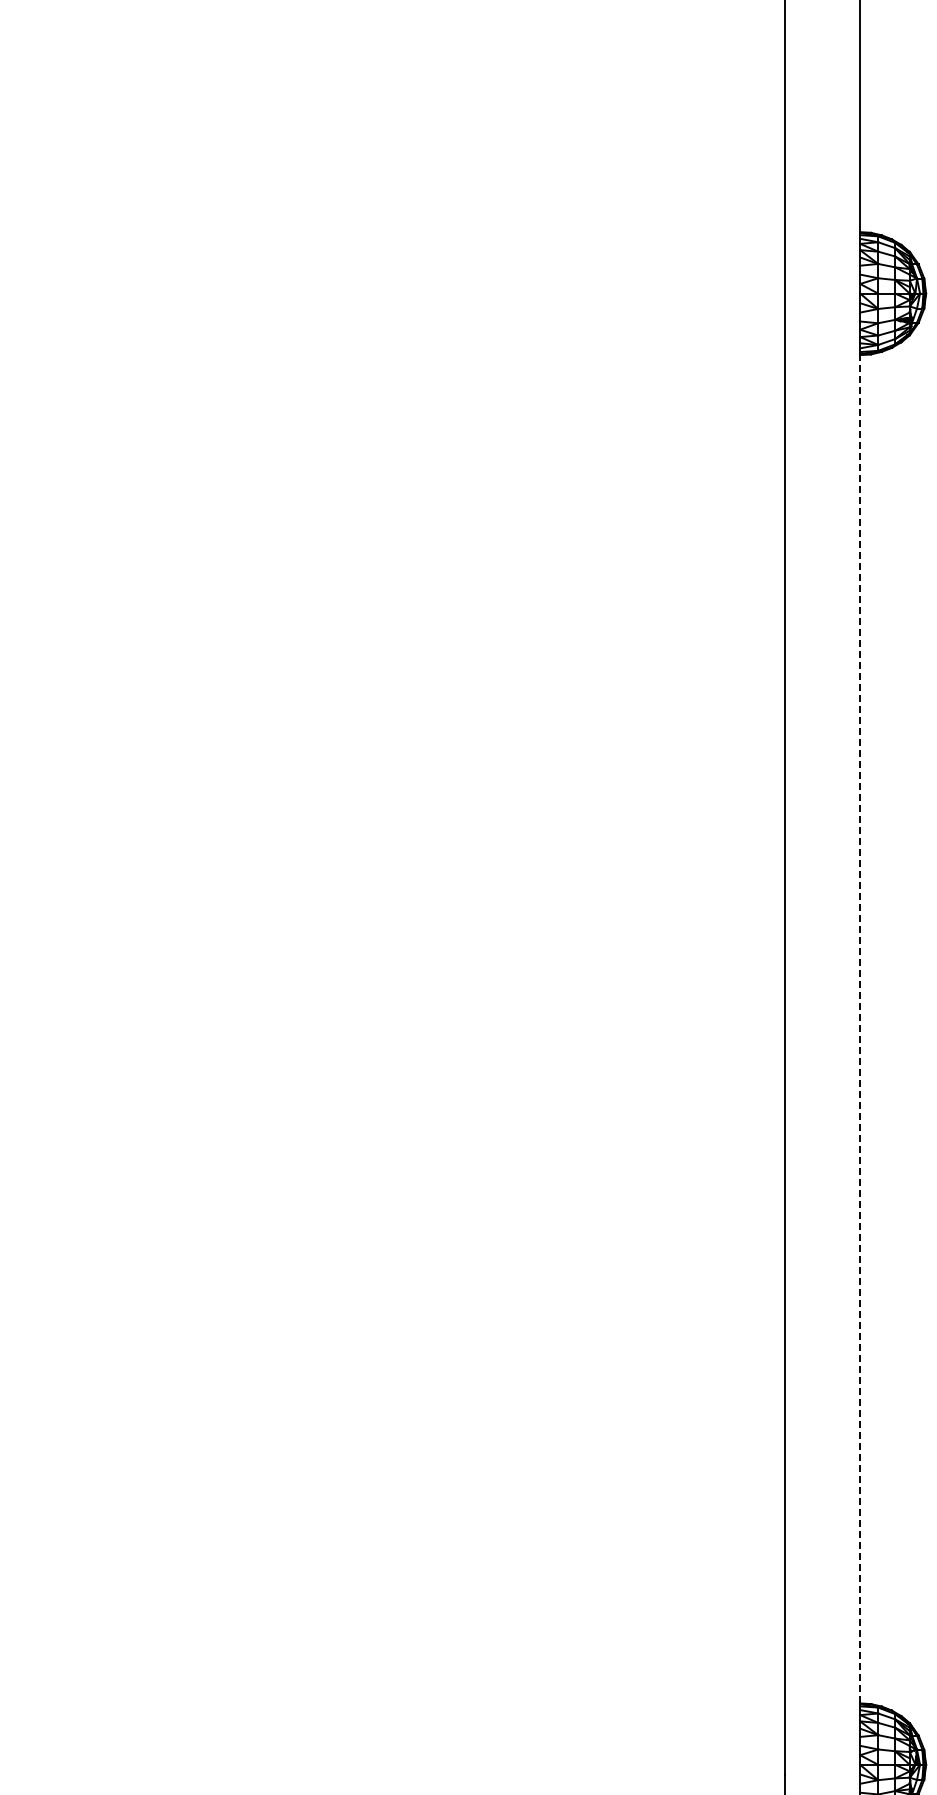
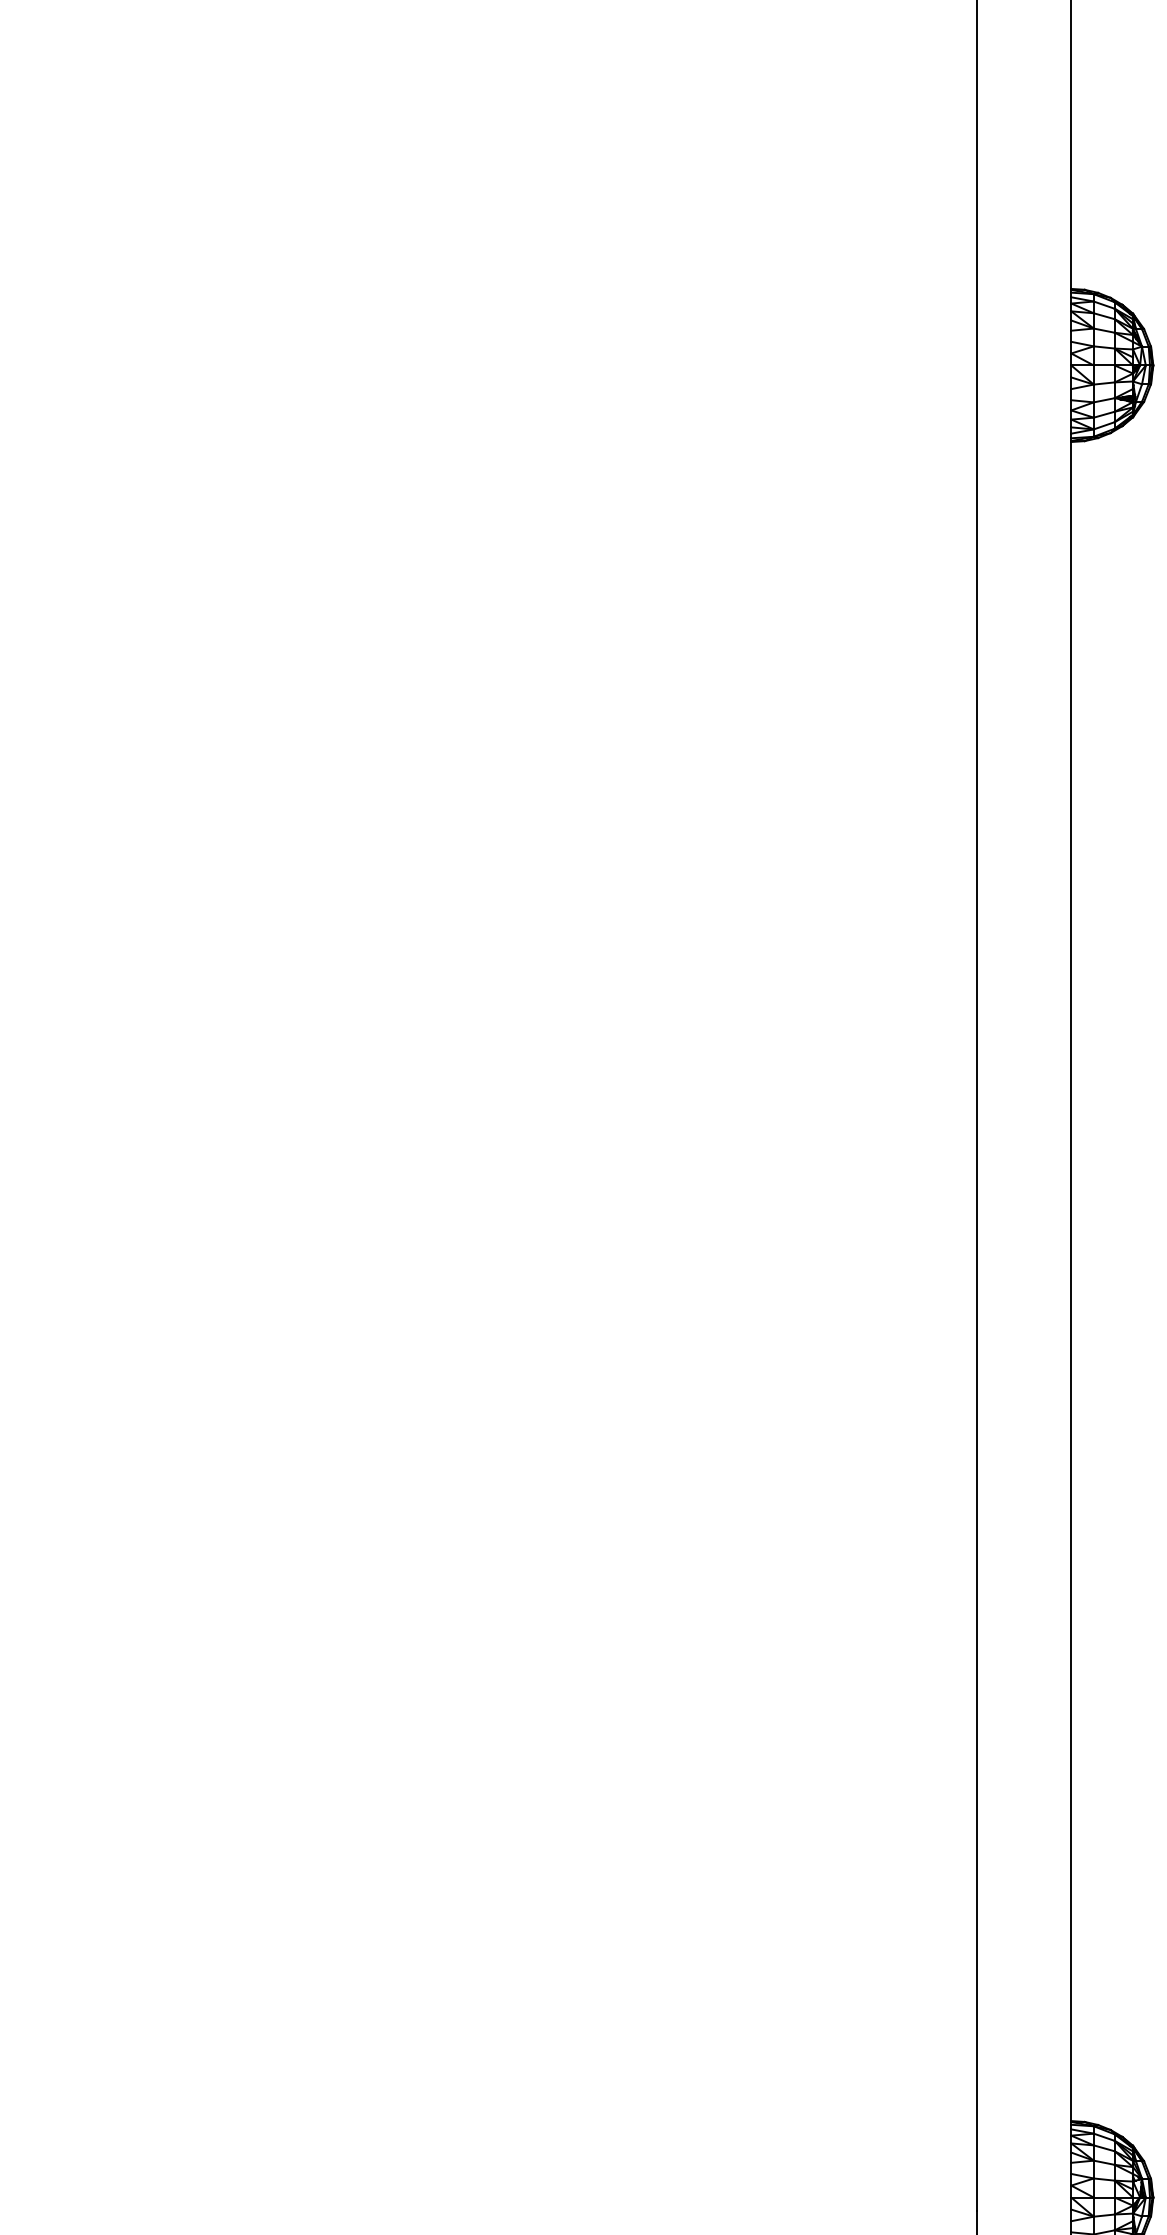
line: (860, 1028) -> (1071, 1280), dashed -> solid

